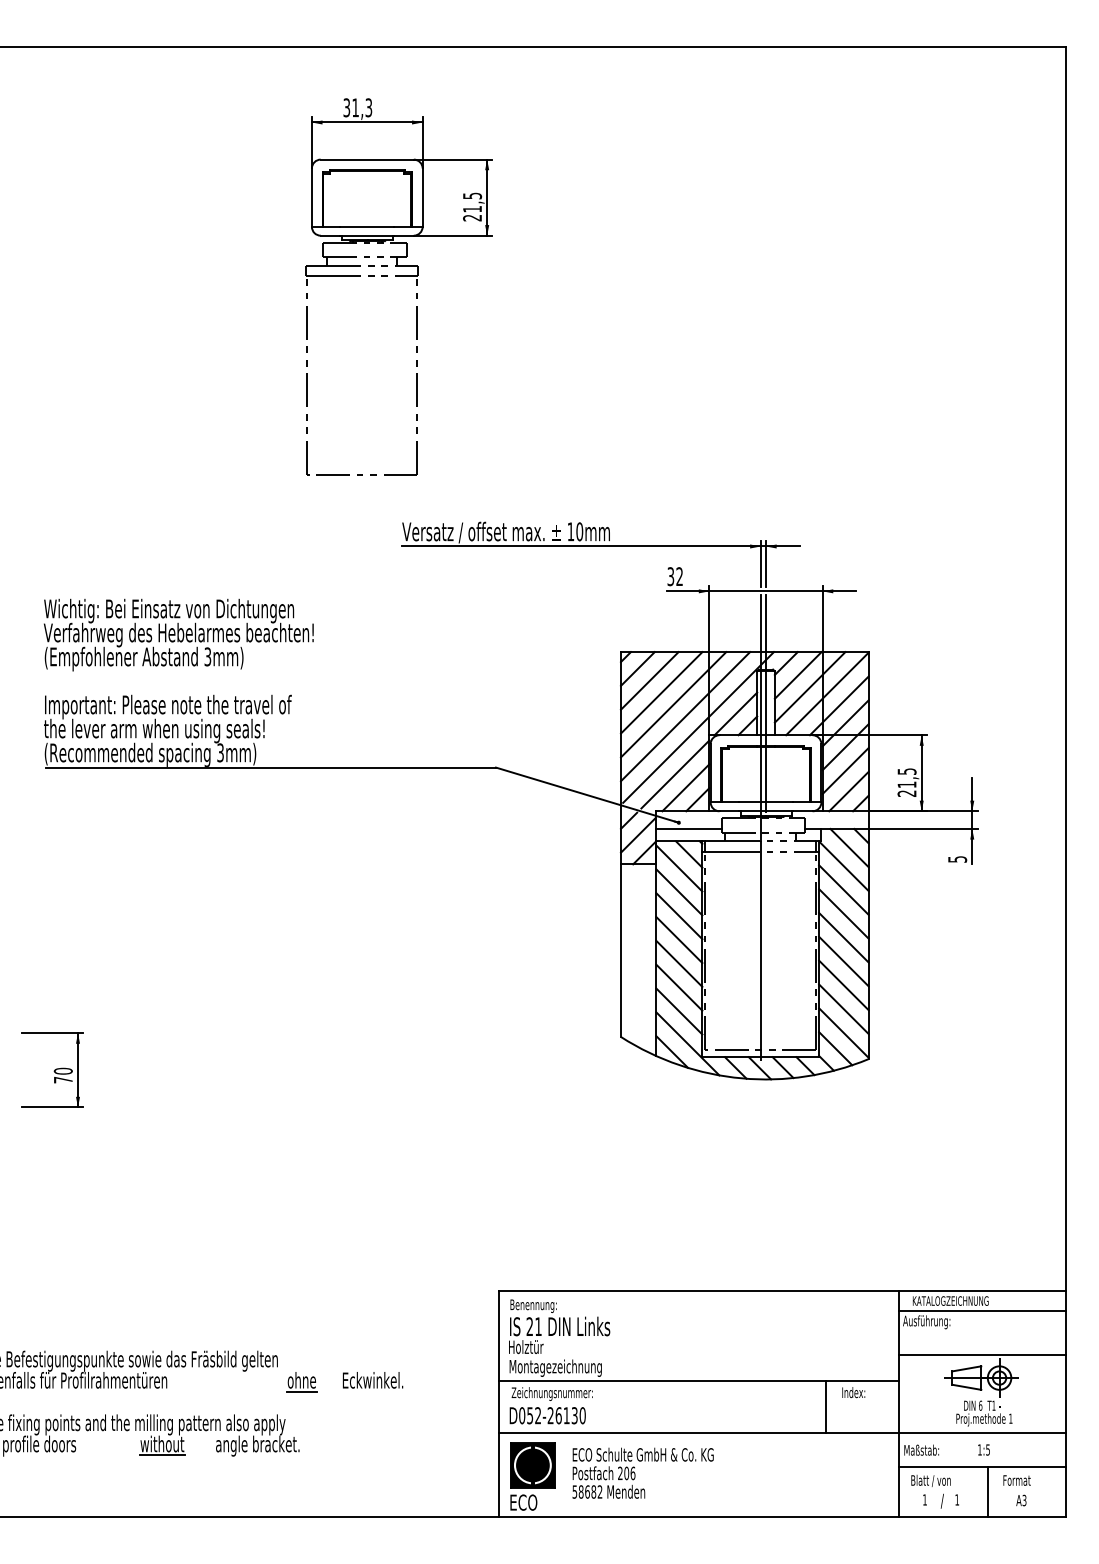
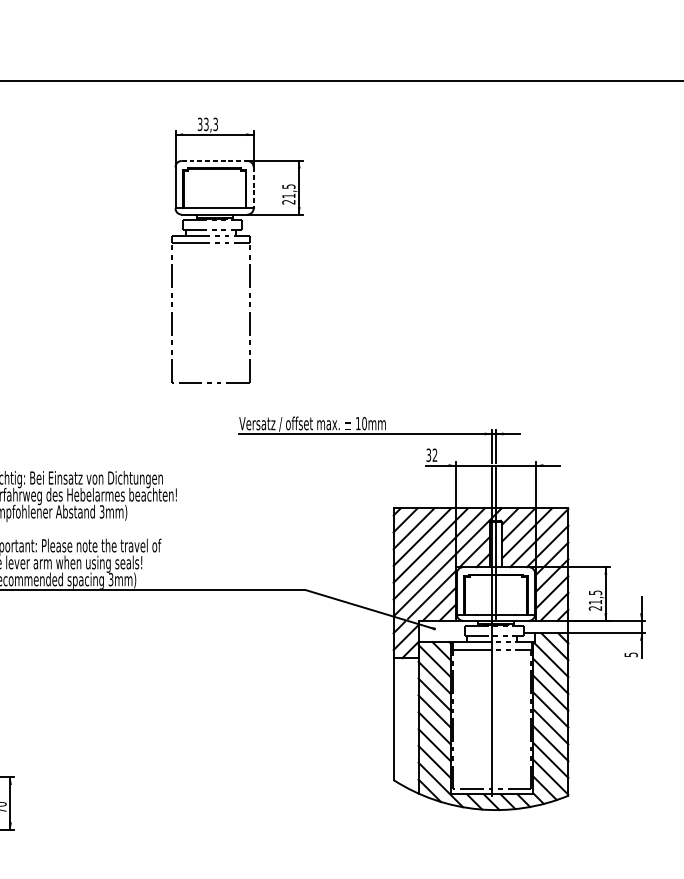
text: (355, 107) -> (206, 124), 31,3 -> 33,3
line: (367, 159) -> (214, 160), solid -> dashed
line: (422, 198) -> (253, 188), solid -> dashed
line: (688, 828) -> (441, 632), removed

